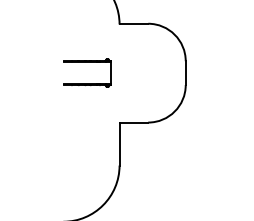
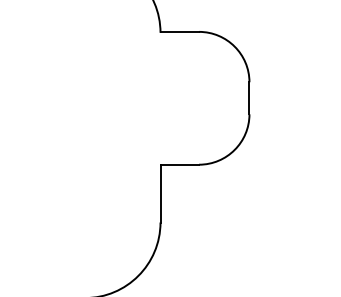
part: (87, 62) -> (117, 83), removed

